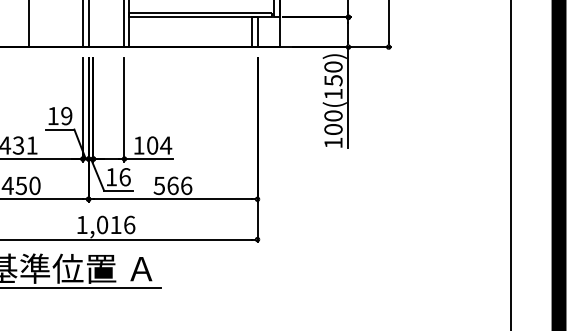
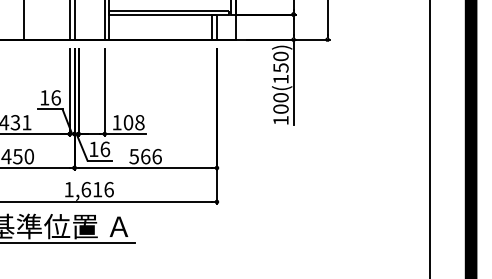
text: (66, 115) -> (55, 97), 19 -> 16
text: (166, 145) -> (140, 122), 104 -> 108
text: (102, 224) -> (86, 189), 1,016 -> 1,616

